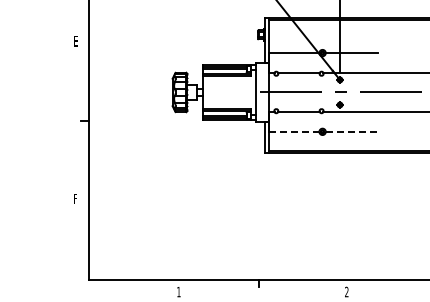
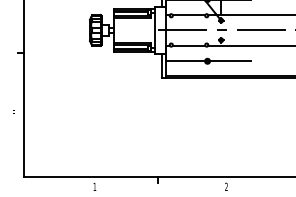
line: (294, 131) -> (185, 61), dashed -> solid
line: (352, 131) -> (230, 61), dashed -> solid

